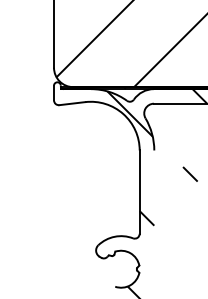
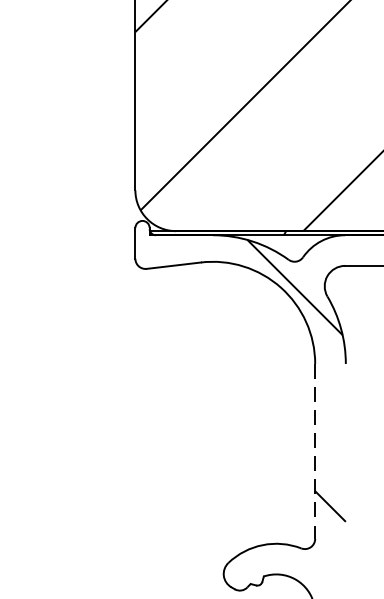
line: (139, 192) -> (314, 452), solid -> dashed

